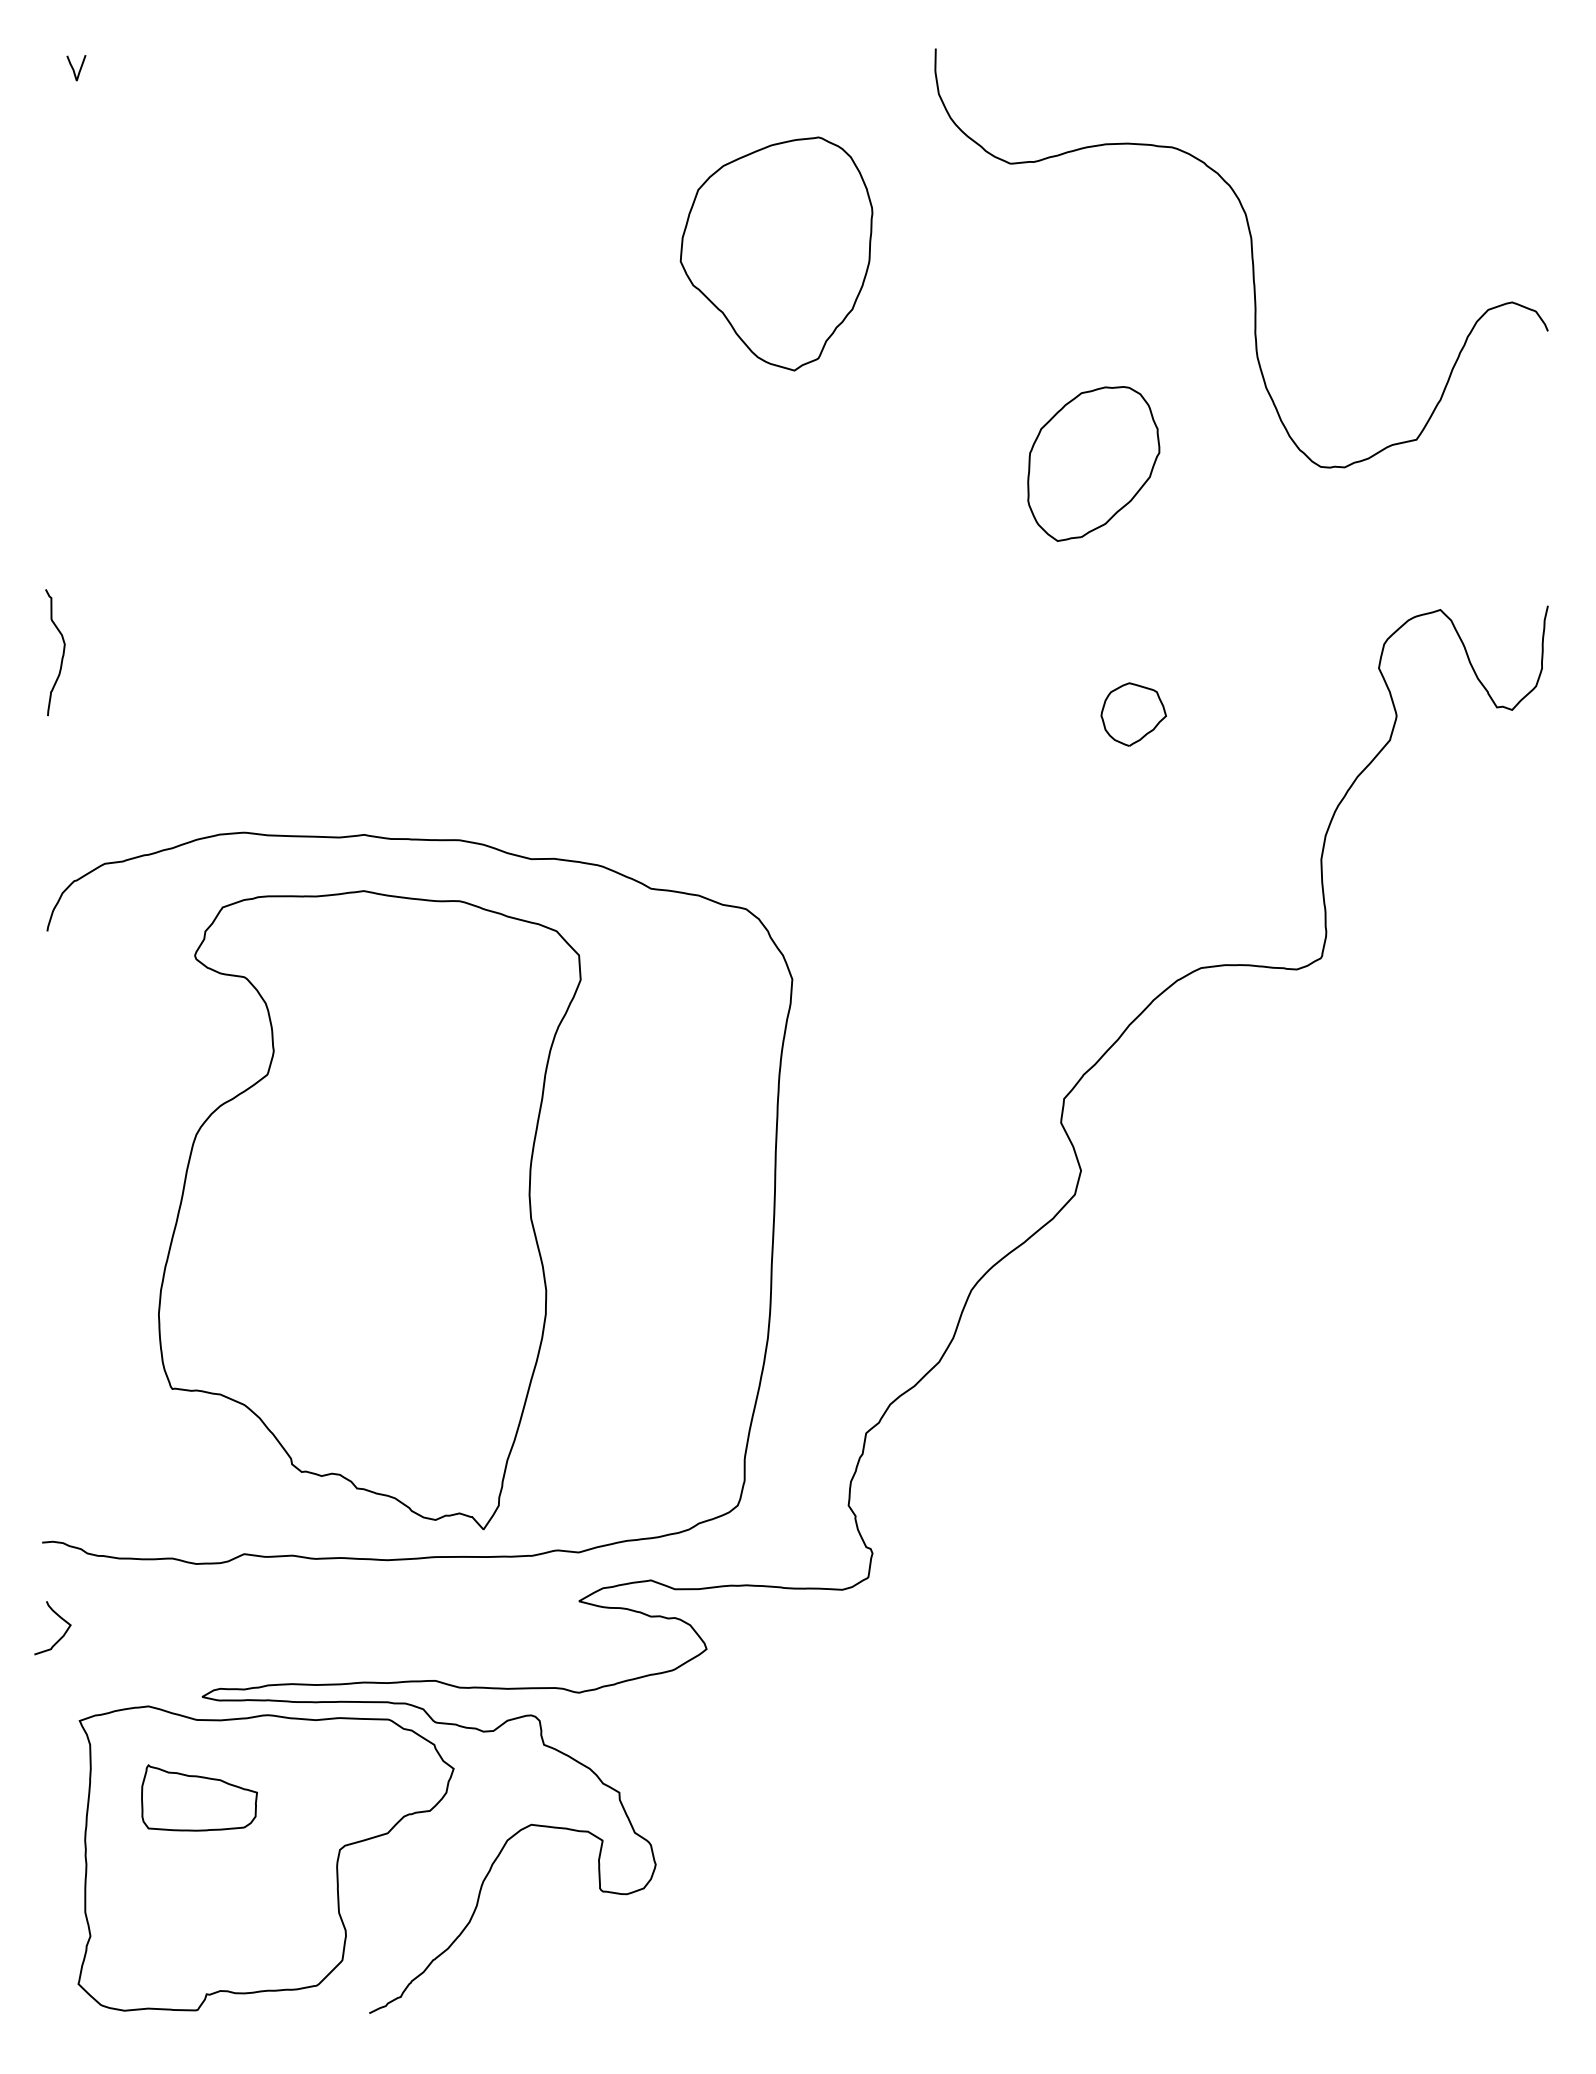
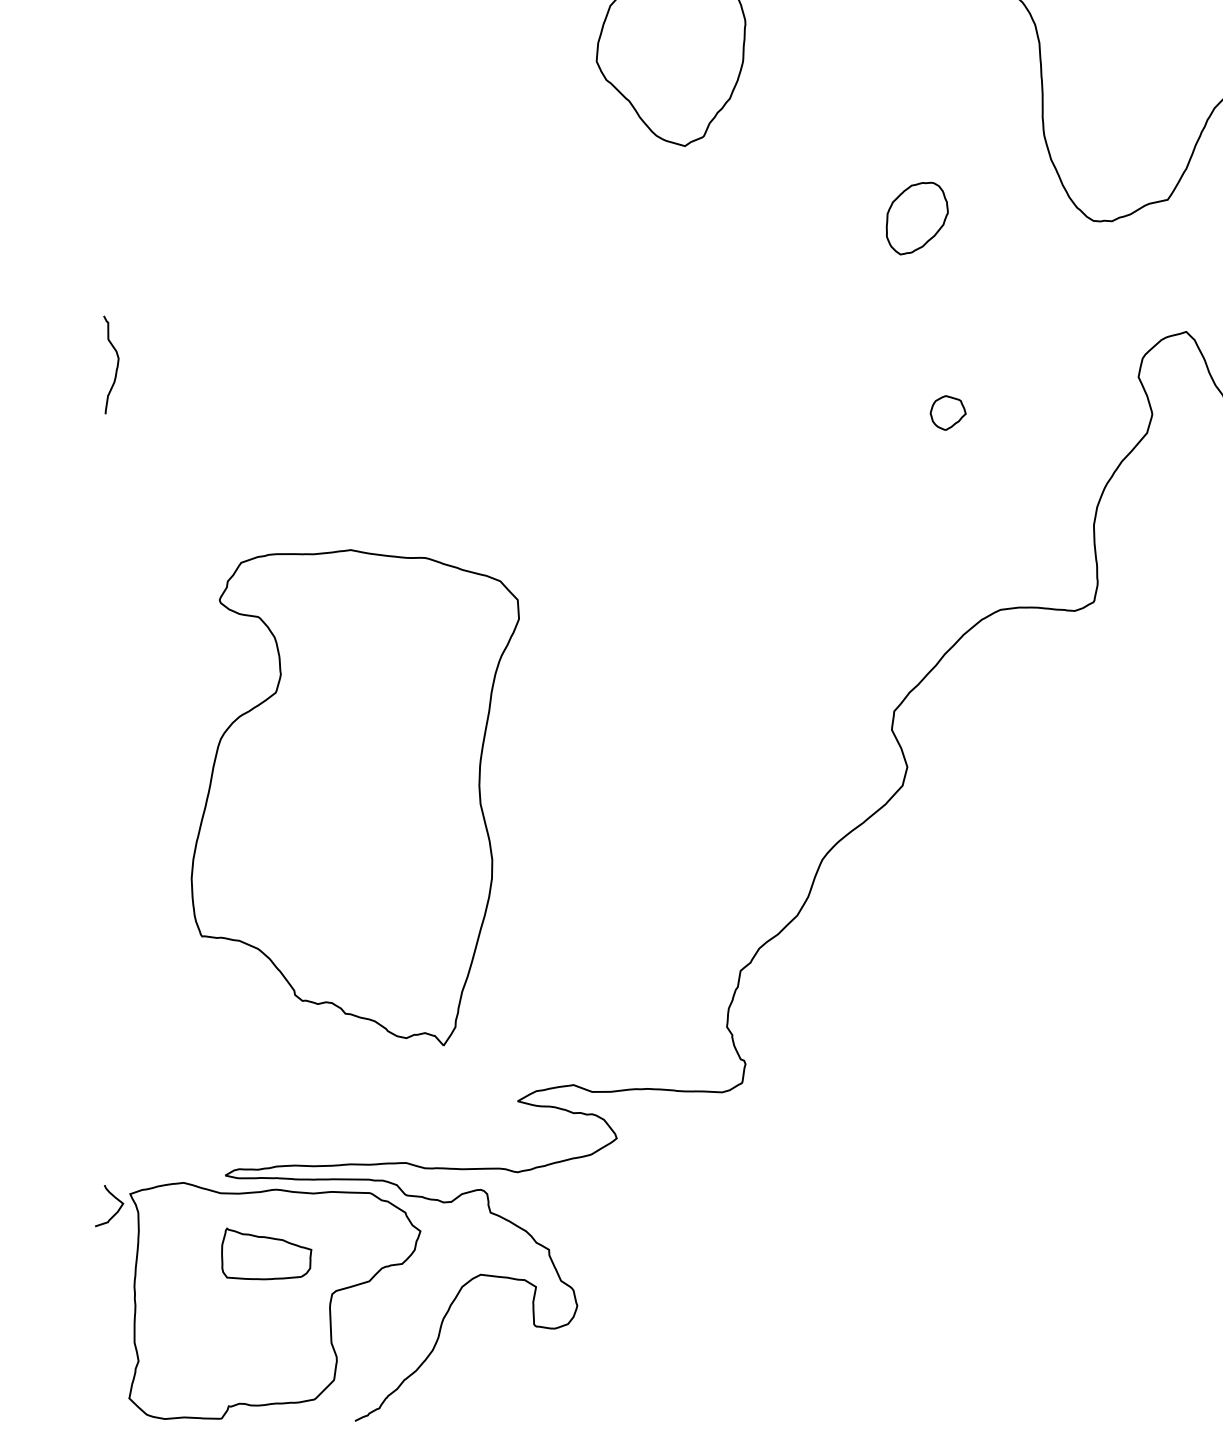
part: (1093, 463) -> (917, 218), size x0.6
part: (1133, 714) -> (948, 413), size x0.7
curve: (507, 854) -> (462, 521), removed
curve: (61, 1636) -> (116, 1212), moved
part: (199, 1797) -> (266, 1253), moved

